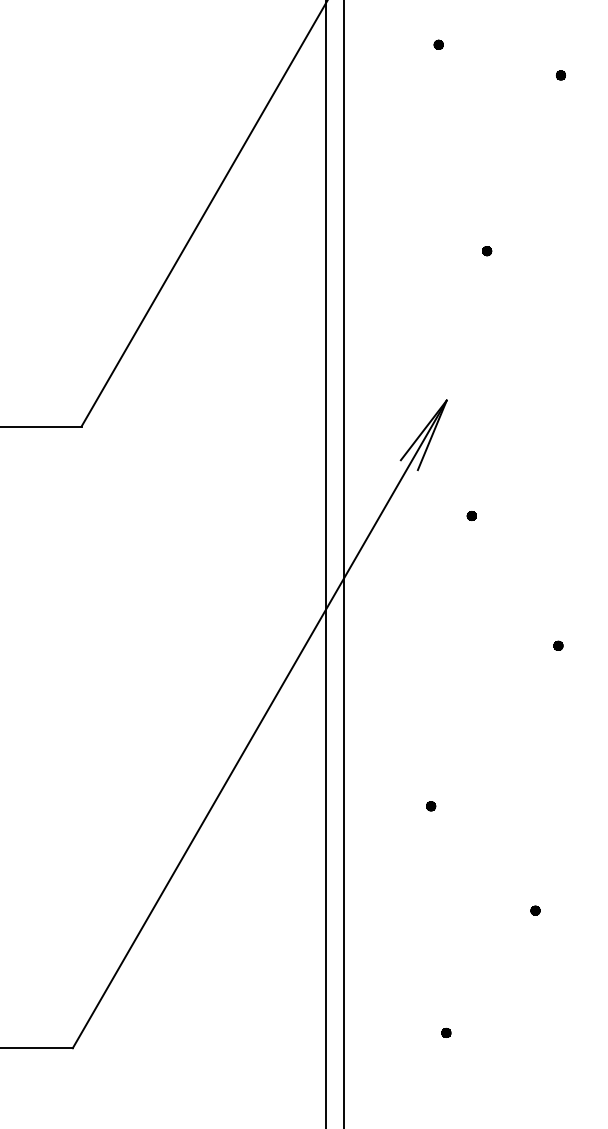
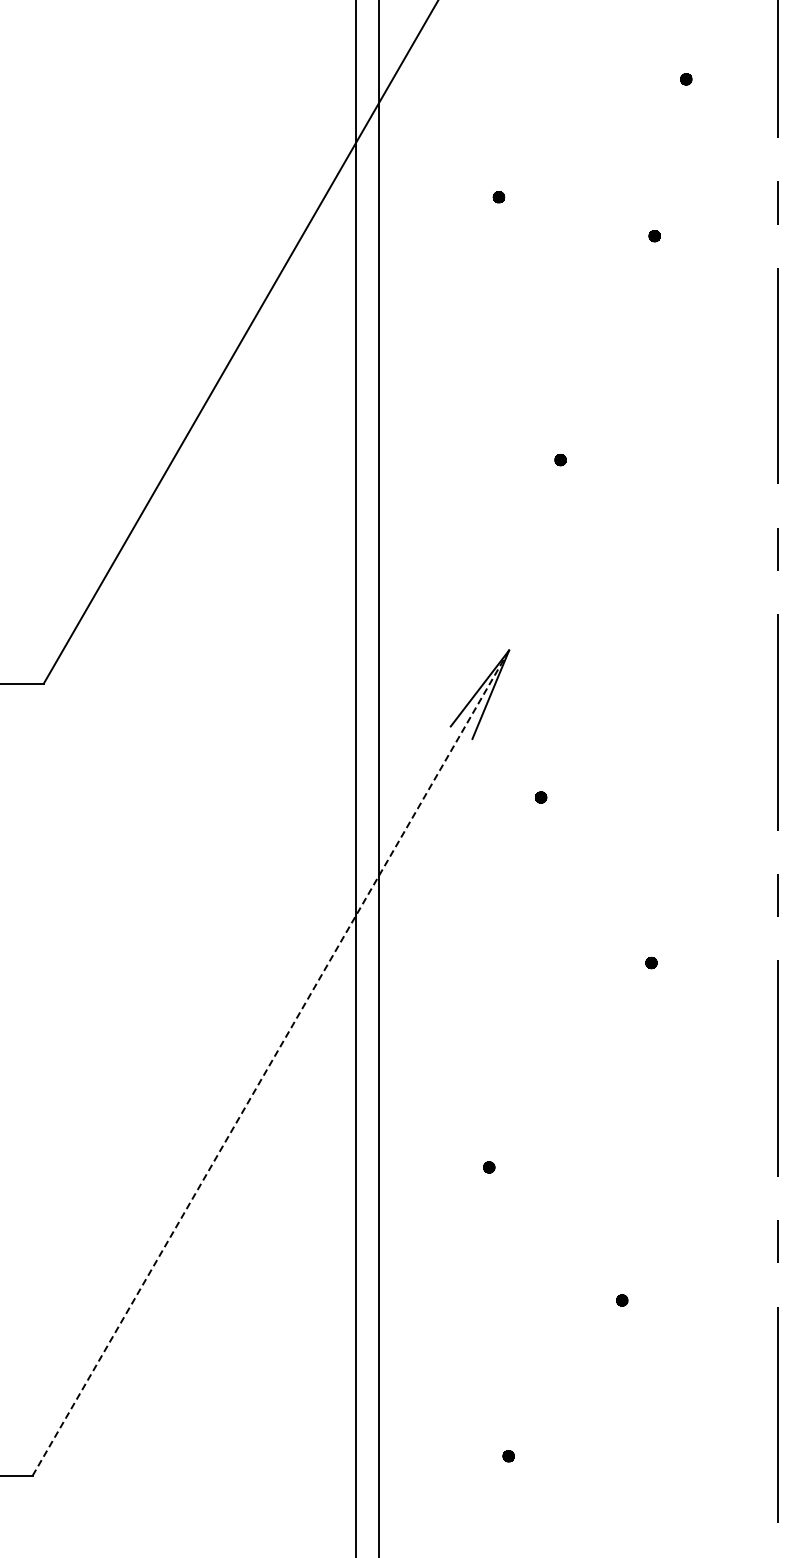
line: (259, 724) -> (270, 1063), solid -> dashed

